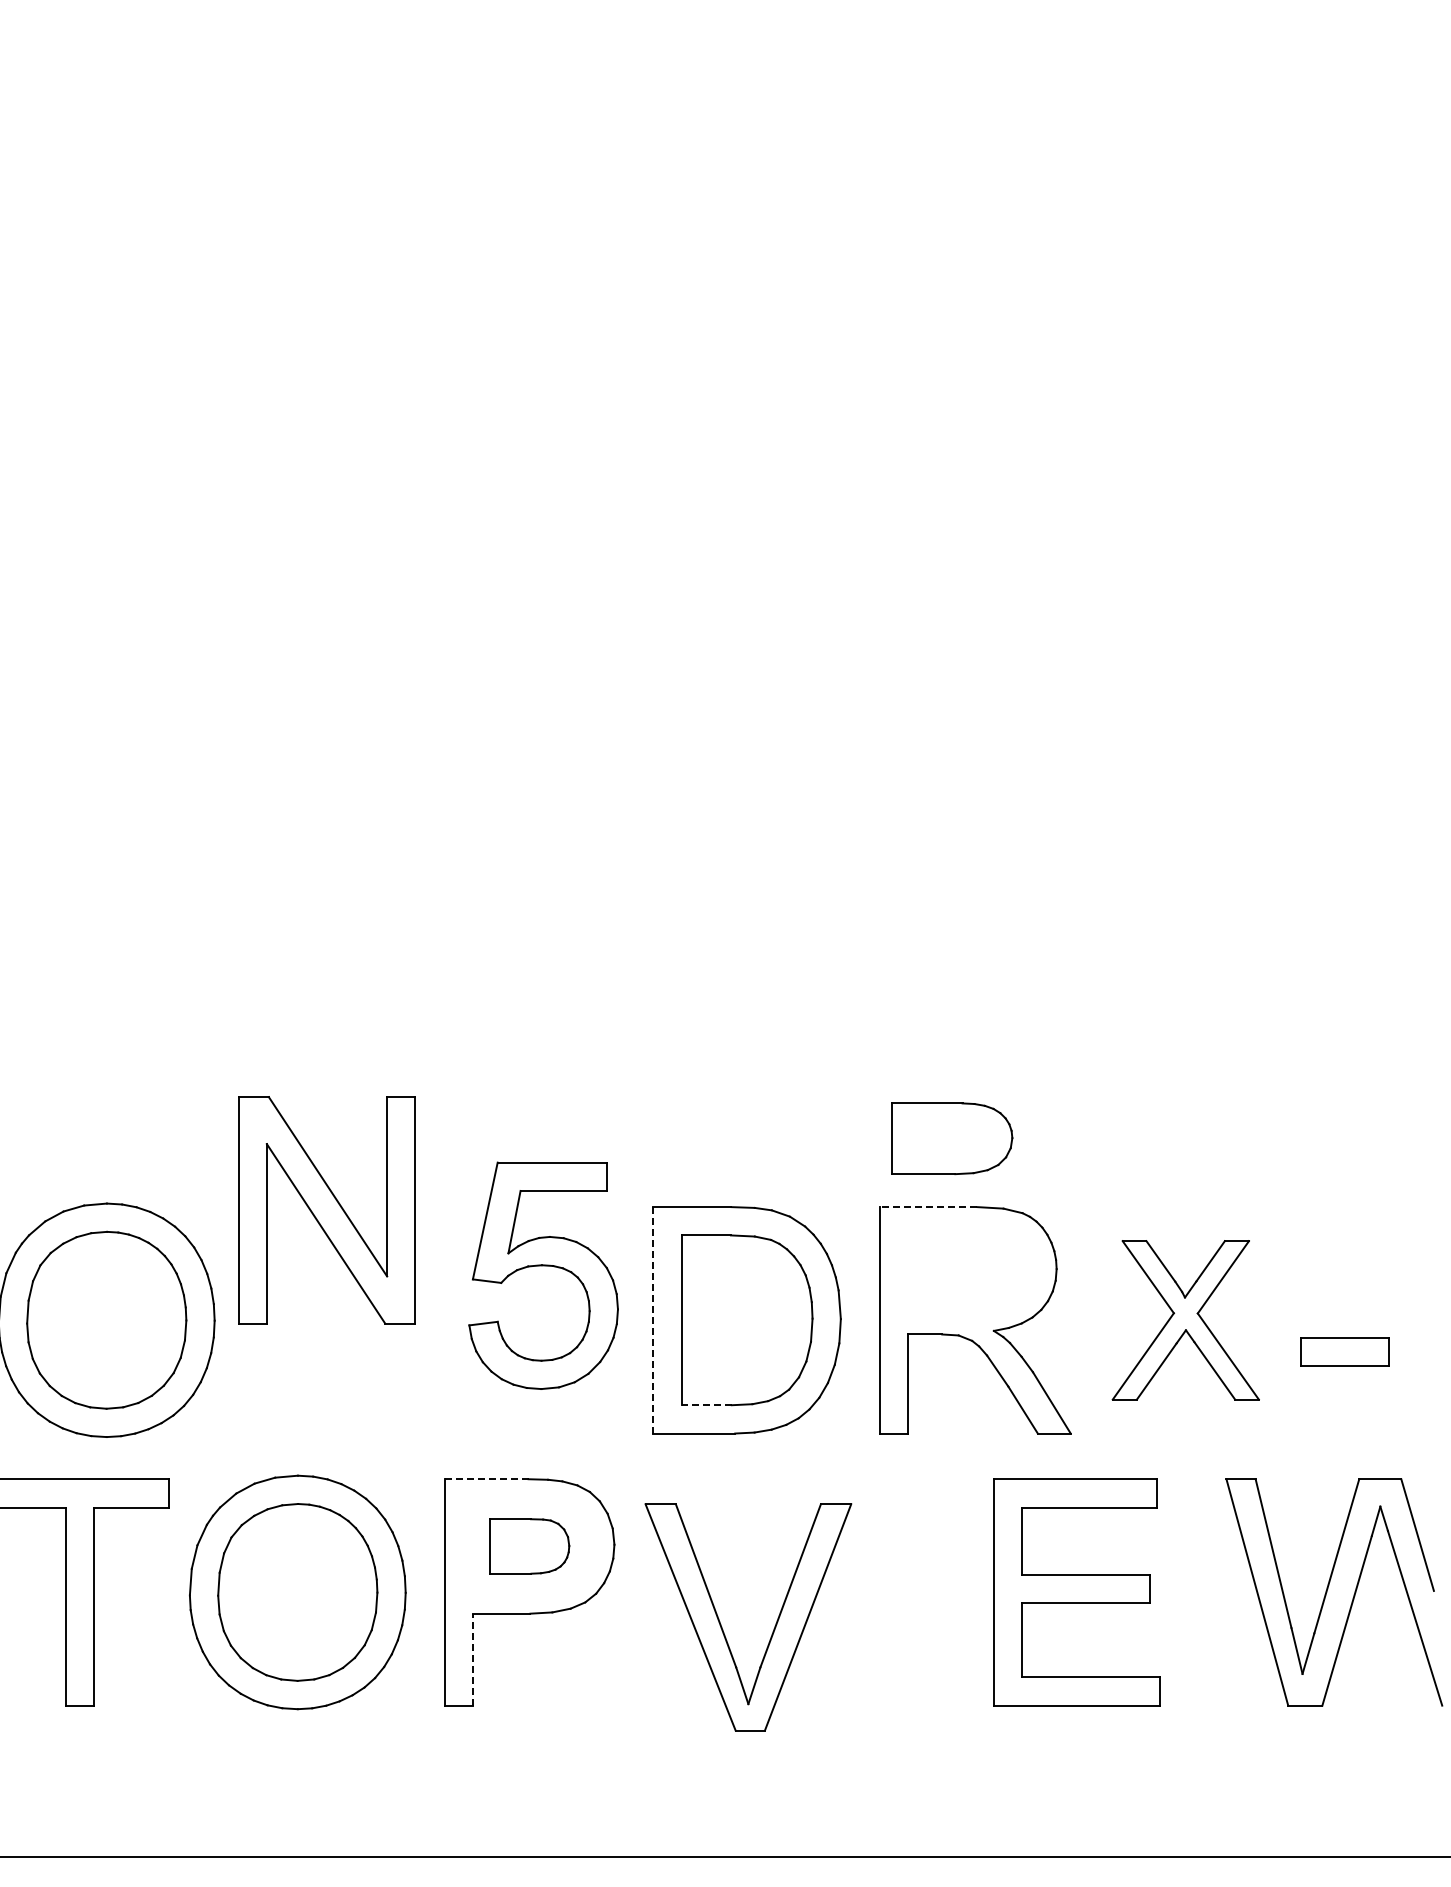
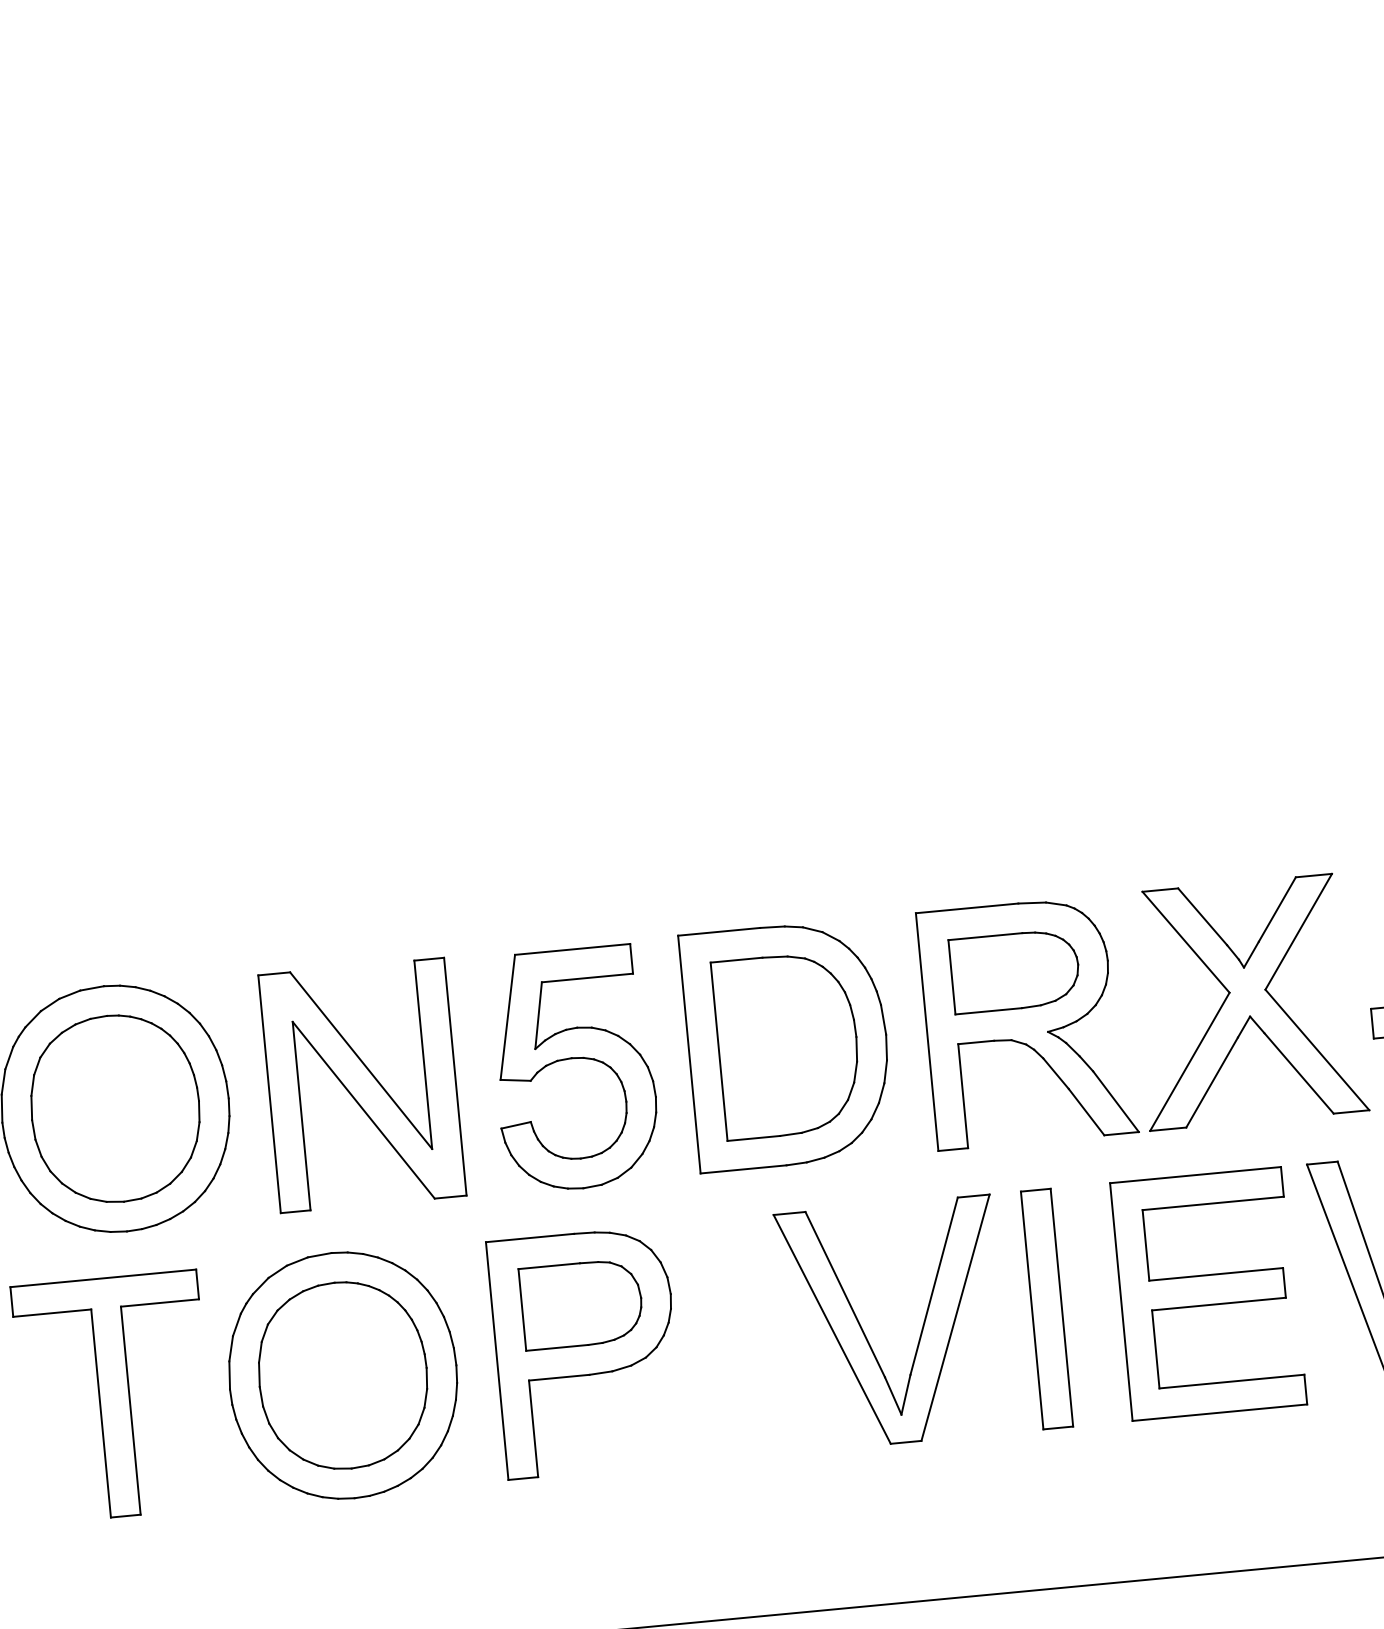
part: (952, 1138) -> (1015, 970), moved
line: (928, 1207) -> (967, 908), dashed -> solid
part: (326, 1210) -> (361, 1085), moved
part: (543, 1266) -> (573, 1059), moved
line: (653, 1320) -> (689, 1054), dashed -> solid
part: (1185, 1320) -> (1248, 1001), size x1.43
line: (706, 1405) -> (753, 1138), dashed -> solid
line: (486, 1479) -> (529, 1238), dashed -> solid
part: (529, 1546) -> (581, 1304), size x1.43
part: (967, 1592) -> (1046, 1309), added
part: (1076, 1592) -> (1208, 1293), moved
part: (773, 1628) -> (920, 1332), moved
line: (472, 1659) -> (533, 1428), dashed -> solid

